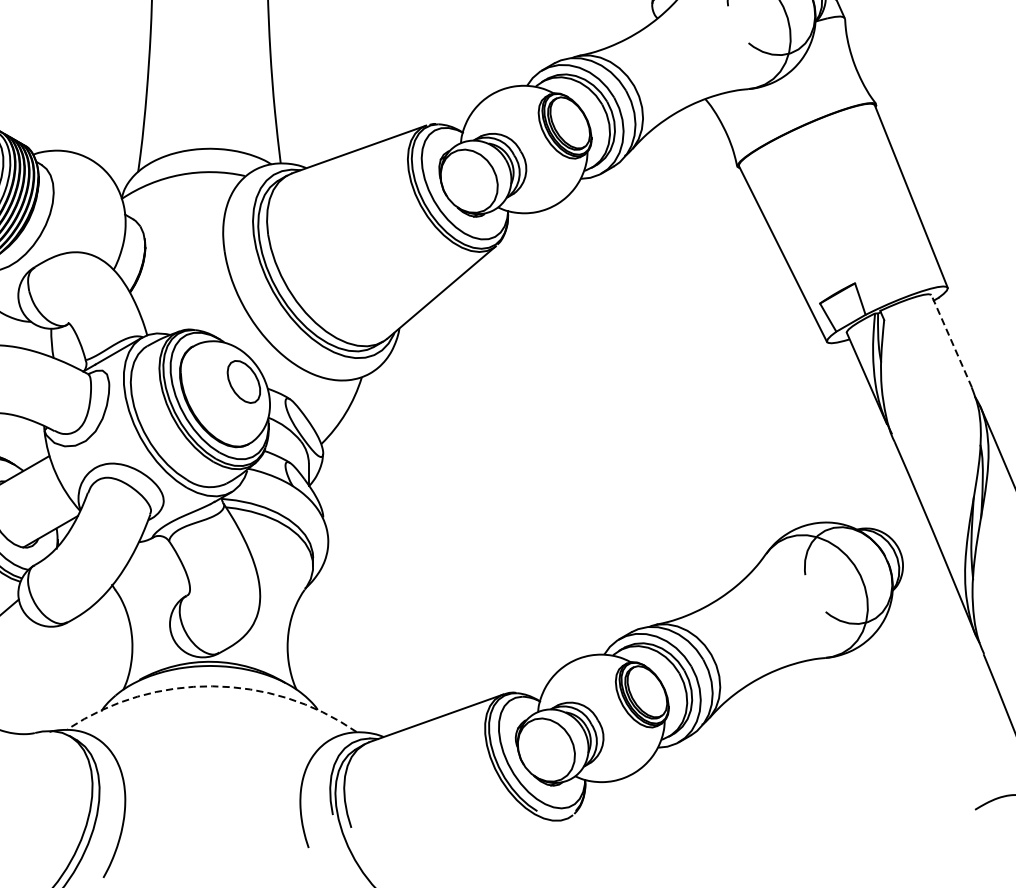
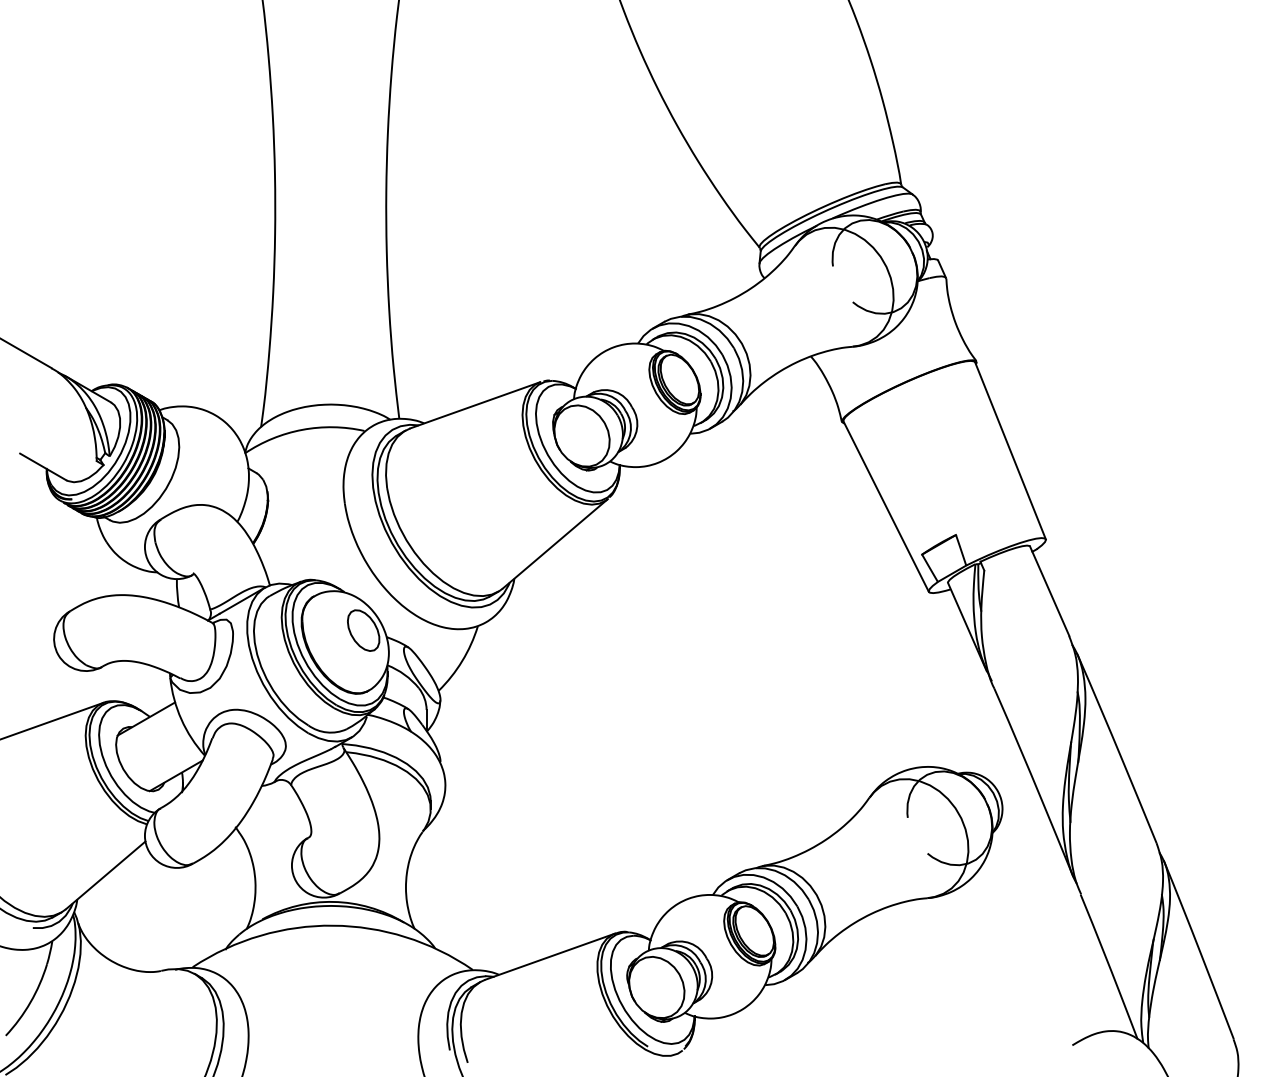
line: (951, 341) -> (1049, 591), dashed -> solid
arc: (212, 686) -> (333, 925), dashed -> solid

